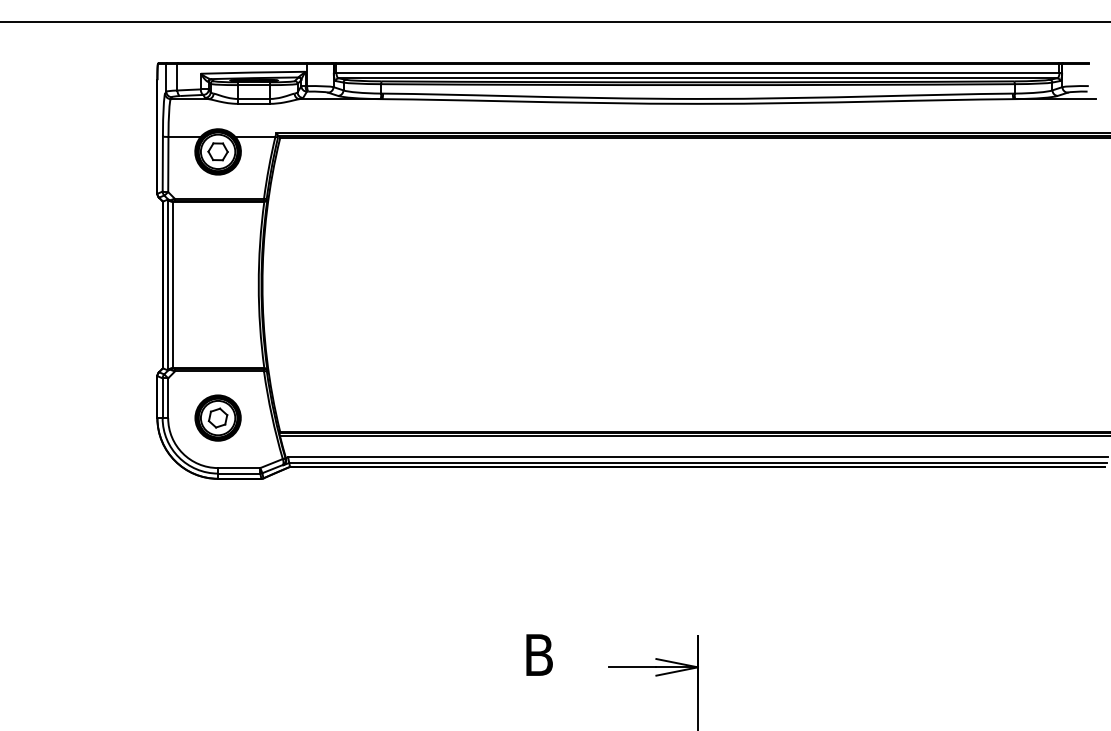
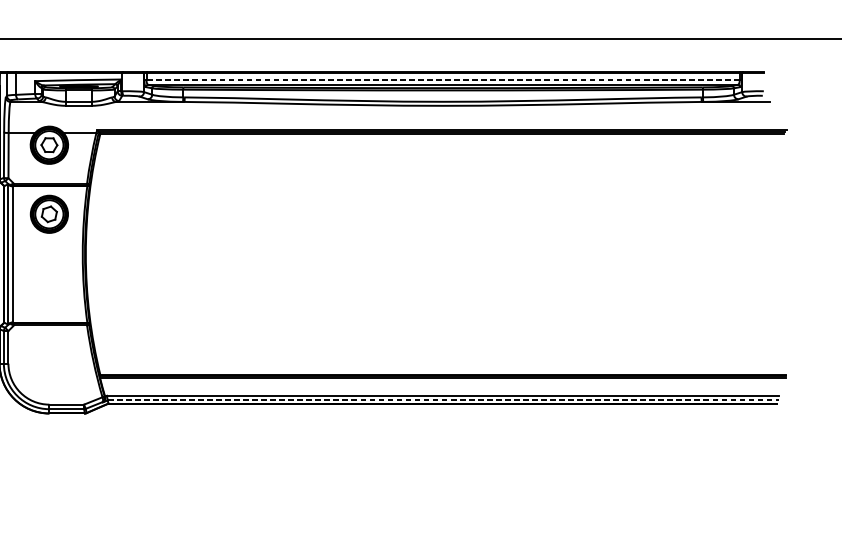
line: (697, 72) -> (442, 80), solid -> dashed
part: (217, 417) -> (48, 213), moved
line: (697, 462) -> (442, 400), solid -> dashed

